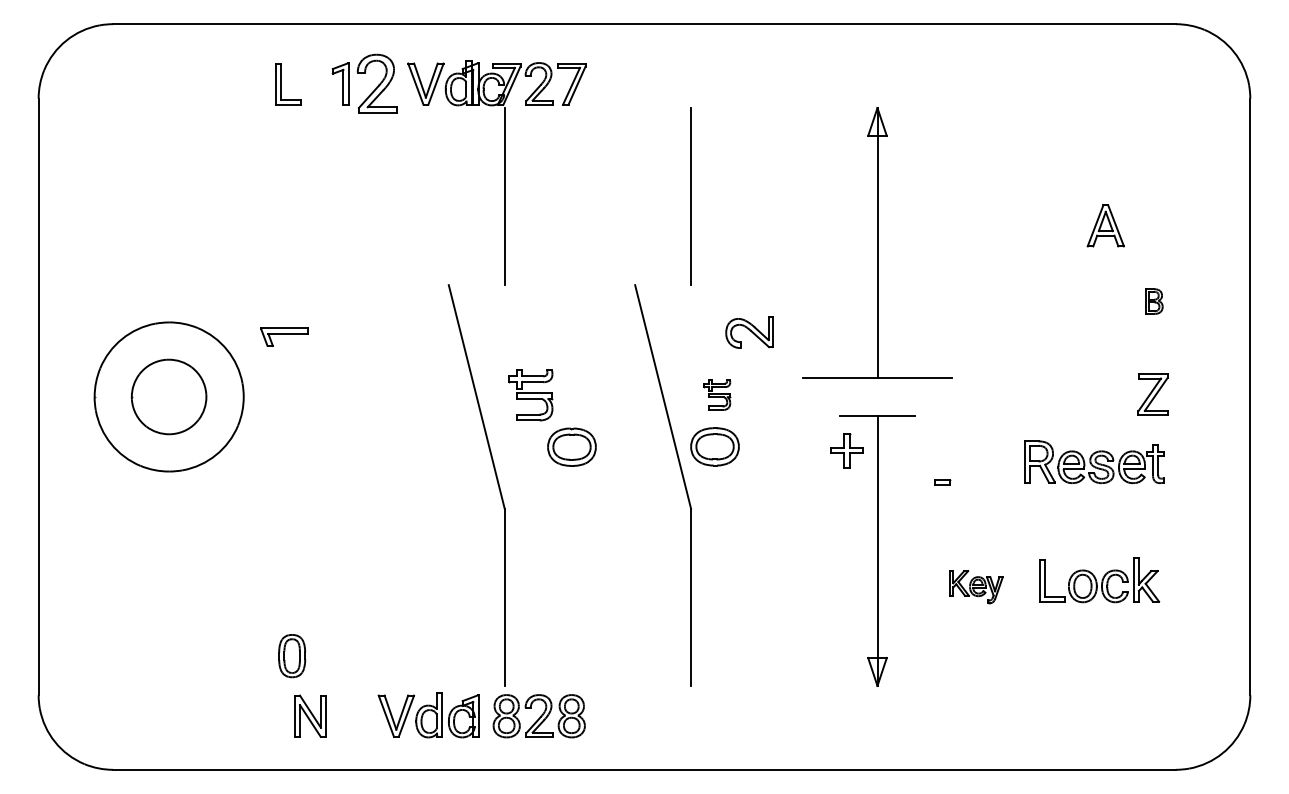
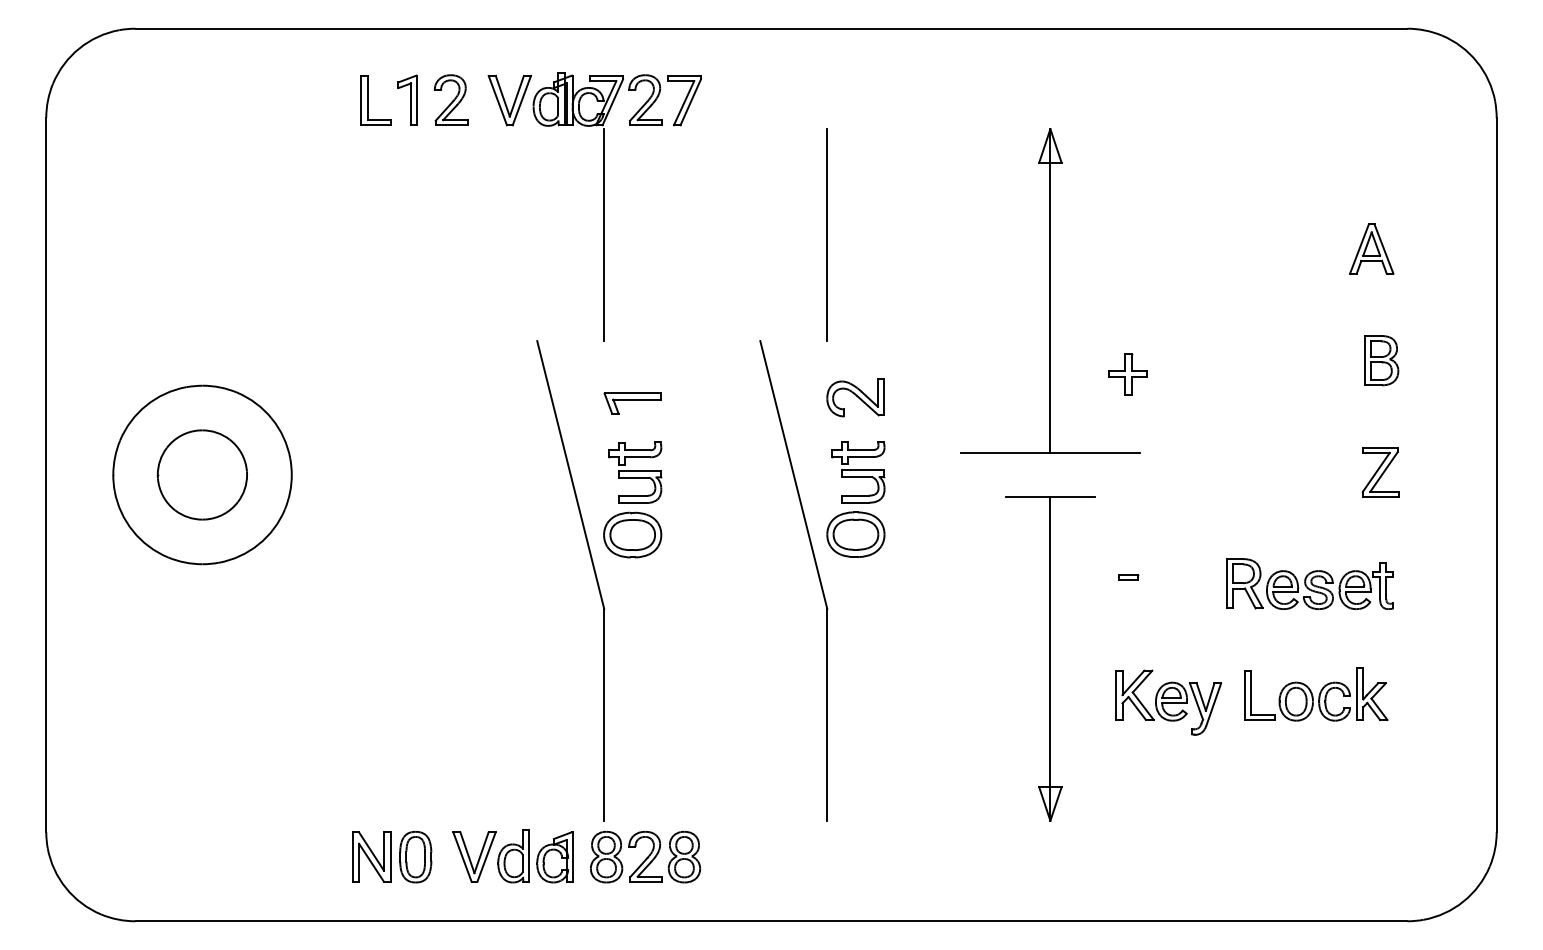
part: (376, 83) -> (450, 99), size x0.71
part: (281, 84) -> (368, 100), moved
part: (1105, 225) -> (1371, 248), moved
part: (1154, 301) -> (1381, 360), size x1.67
part: (749, 332) -> (855, 397), moved
part: (284, 337) -> (632, 403), moved
part: (717, 394) -> (858, 472), size x1.67
part: (571, 446) -> (632, 534), moved
part: (846, 450) -> (1127, 374), moved
part: (1093, 461) -> (1309, 583), moved
part: (976, 587) -> (1168, 702), size x1.67
part: (291, 656) -> (415, 857), moved

